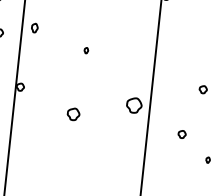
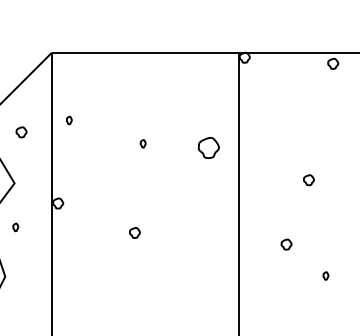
part: (34, 28) -> (69, 120), size x0.62
part: (134, 105) -> (208, 147), moved
part: (73, 113) -> (134, 232), size x0.62

